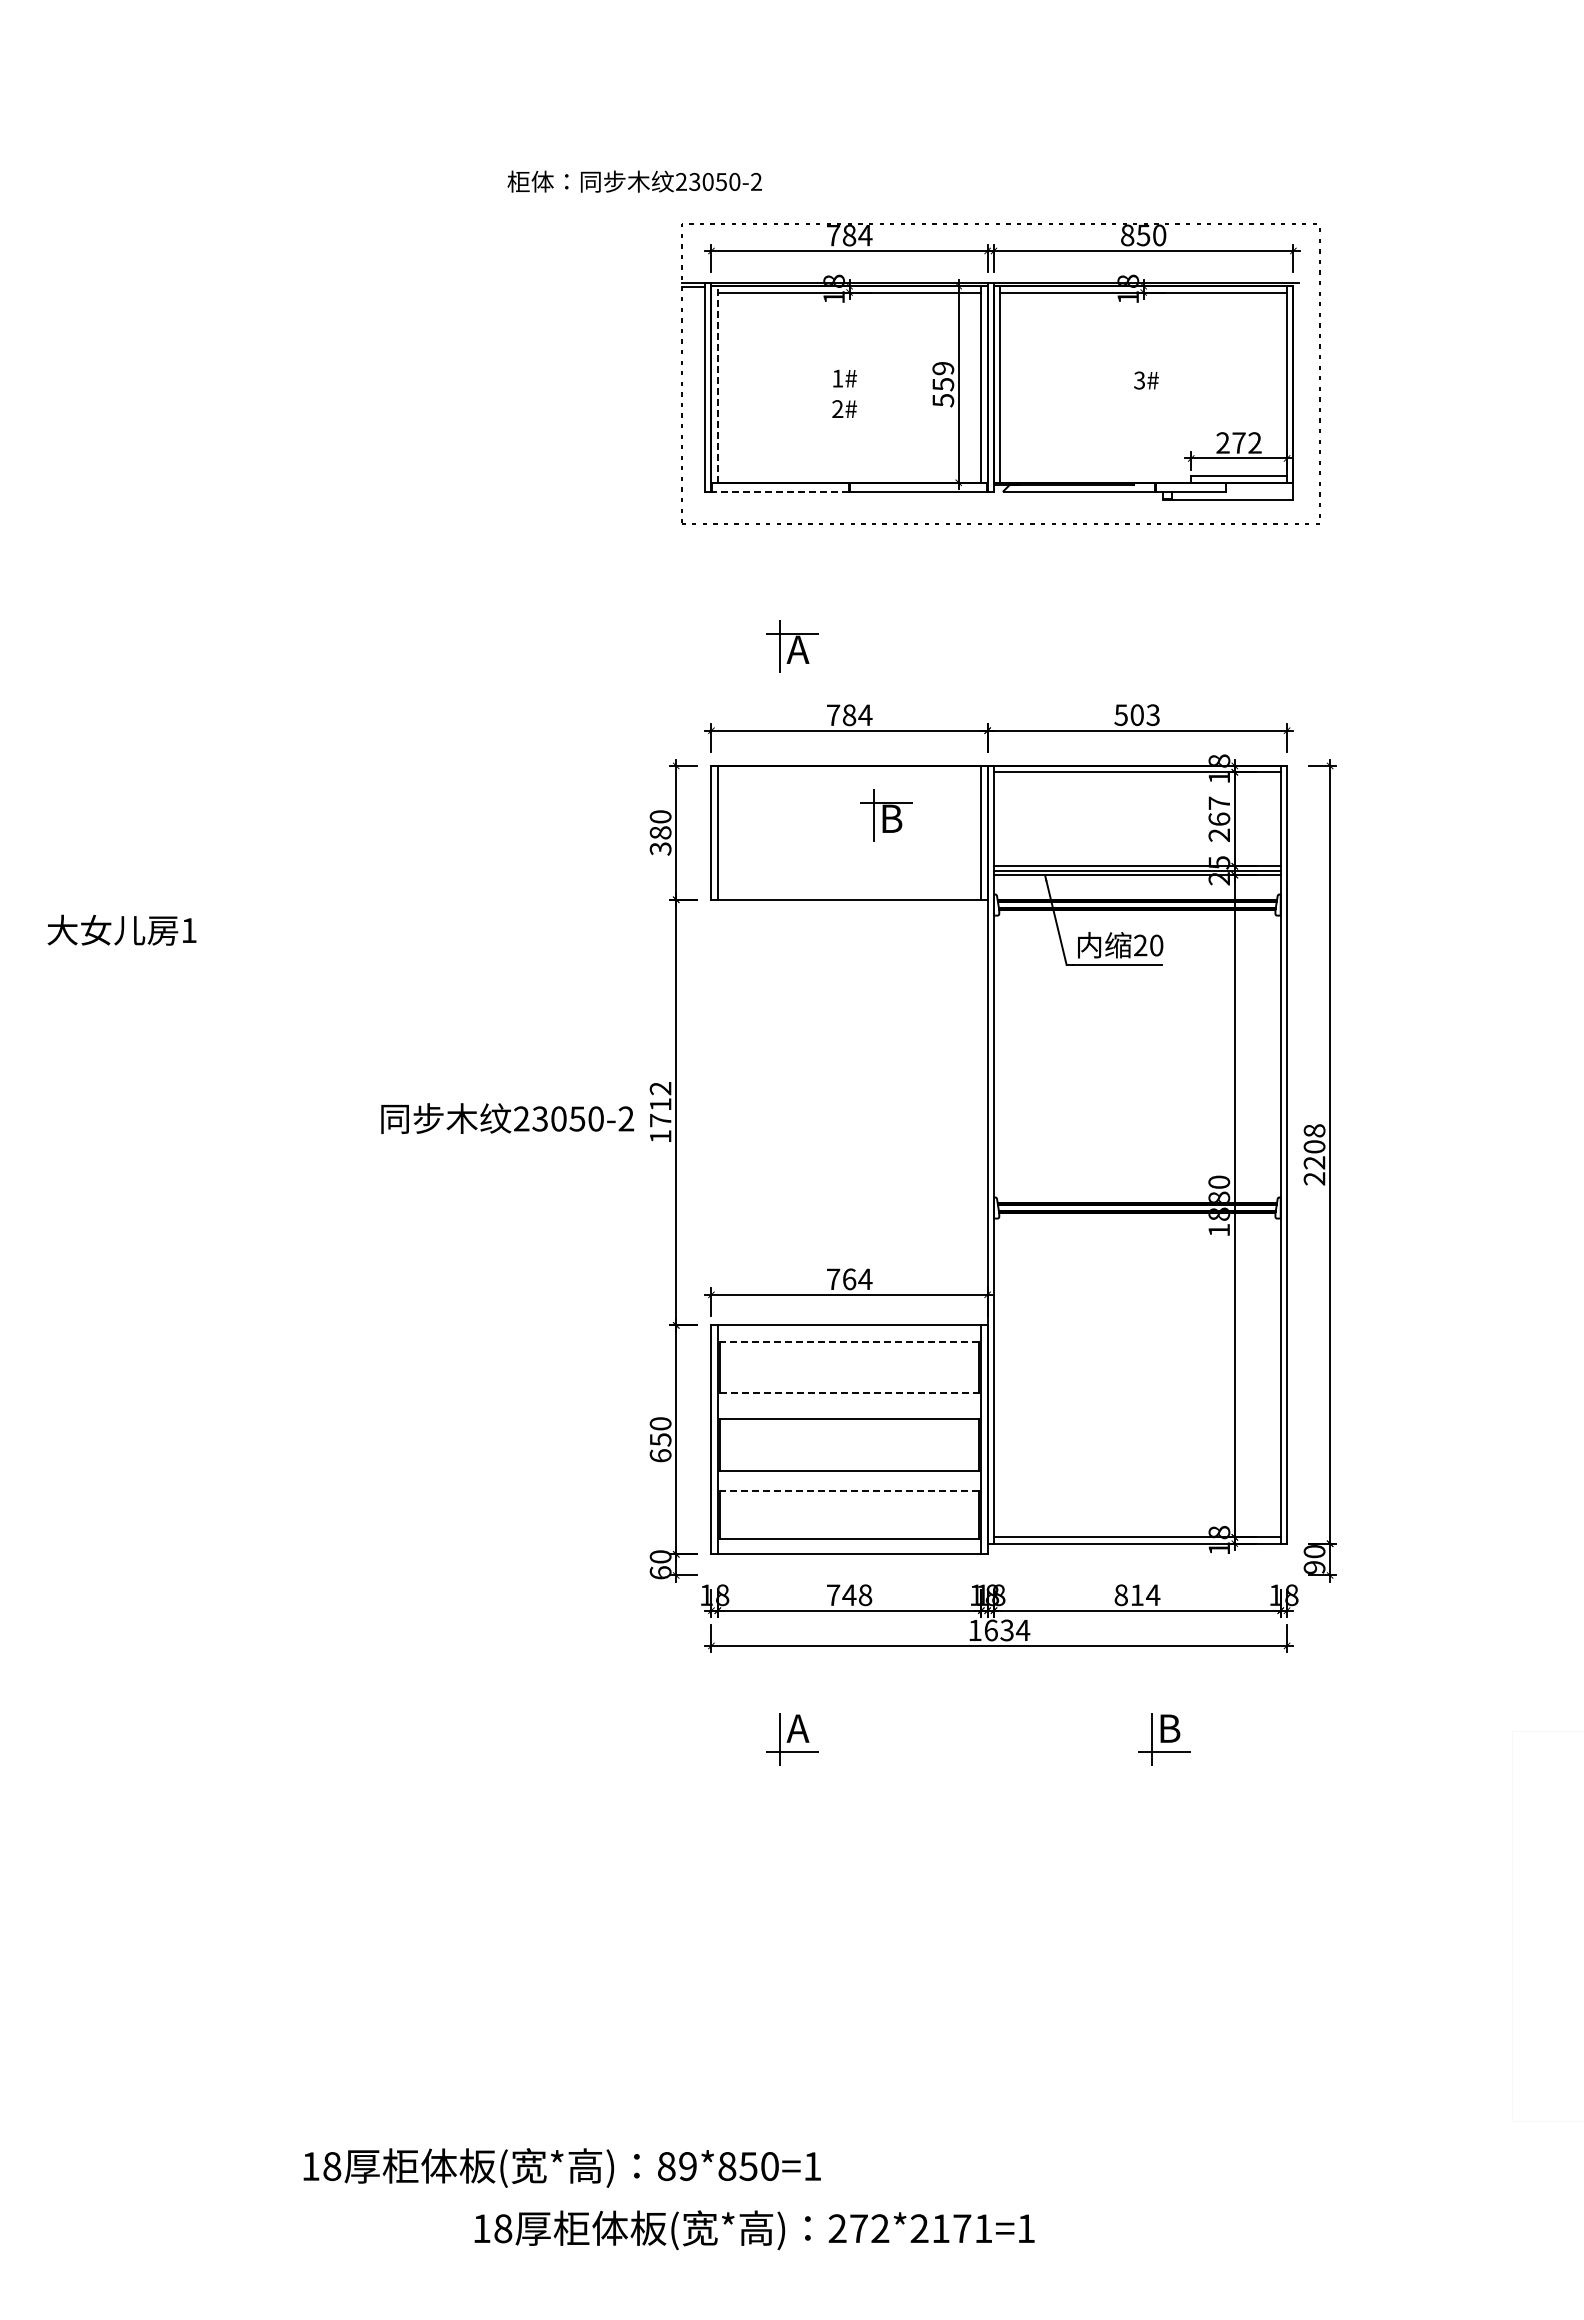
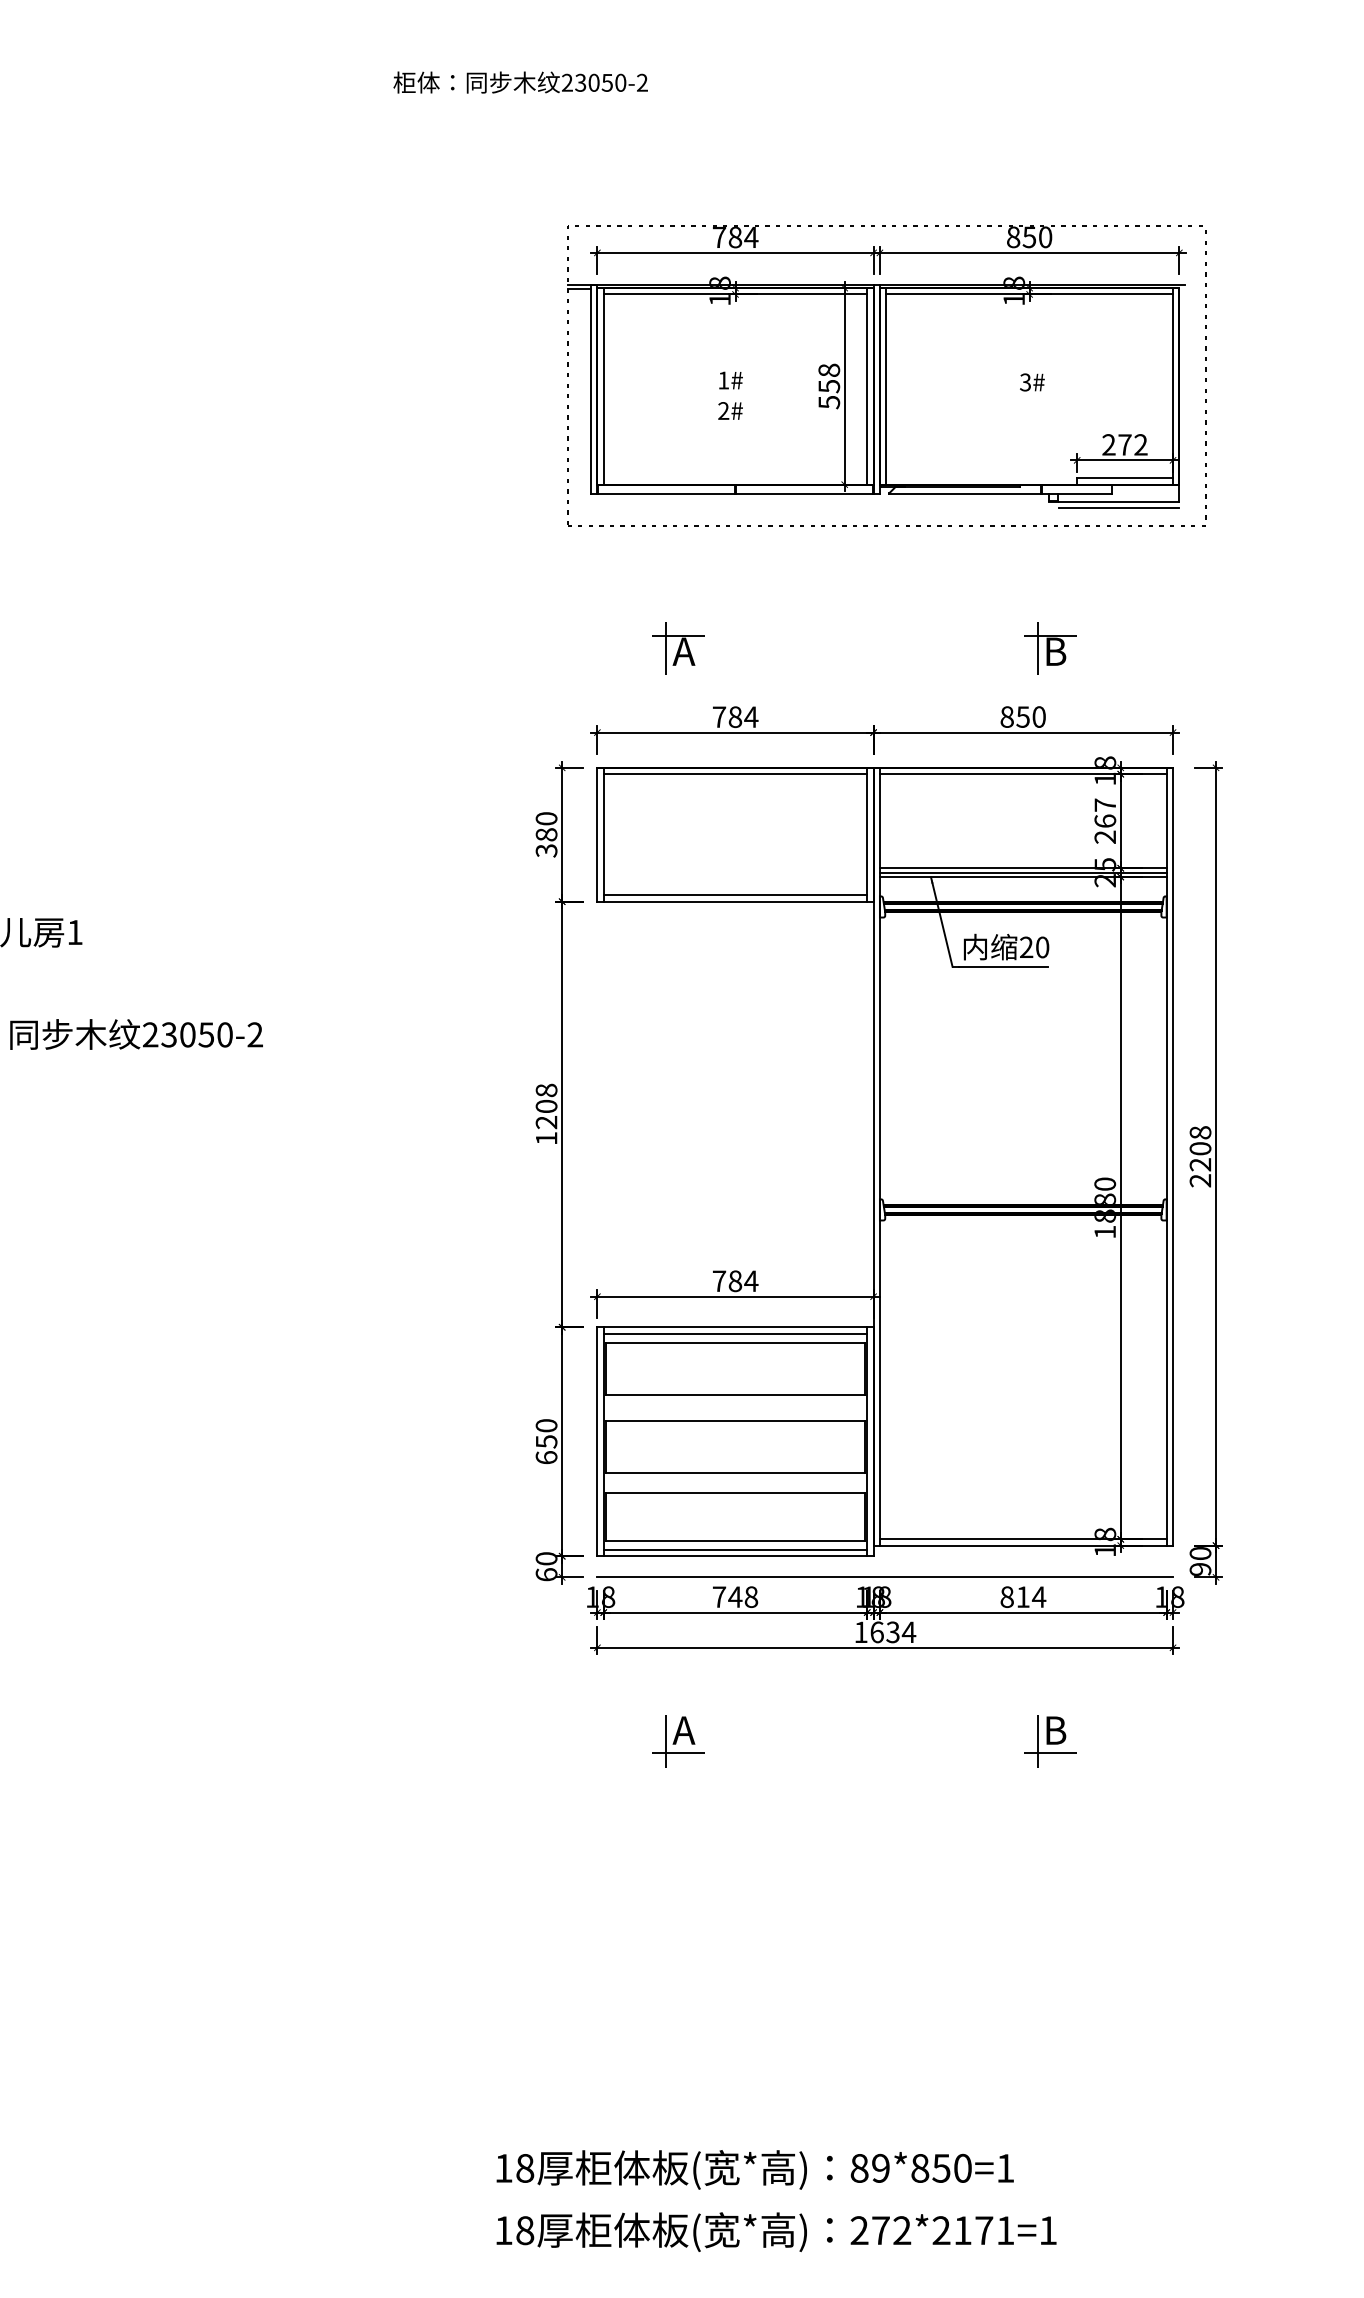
text: (634, 181) -> (520, 82), moved
text: (943, 368) -> (829, 370), 559 -> 558
line: (717, 384) -> (603, 386), dashed -> solid
line: (780, 492) -> (666, 494), dashed -> solid
line: (1232, 506) -> (1118, 508), added
text: (1136, 714) -> (1022, 716), 503 -> 850
line: (849, 772) -> (735, 774), added
part: (886, 815) -> (1050, 648), moved
line: (849, 893) -> (735, 895), added
text: (660, 1104) -> (546, 1106), 1712 -> 1208
text: (507, 1118) -> (136, 1034), moved
text: (849, 1279) -> (735, 1281), 764 -> 784
line: (849, 1331) -> (735, 1333), added
line: (849, 1341) -> (735, 1343), dashed -> solid
line: (850, 1393) -> (736, 1395), dashed -> solid
line: (849, 1490) -> (735, 1492), dashed -> solid
line: (849, 1547) -> (735, 1549), added
line: (999, 1575) -> (885, 1577), added
text: (561, 2167) -> (754, 2169), moved
text: (754, 2230) -> (776, 2232), moved

